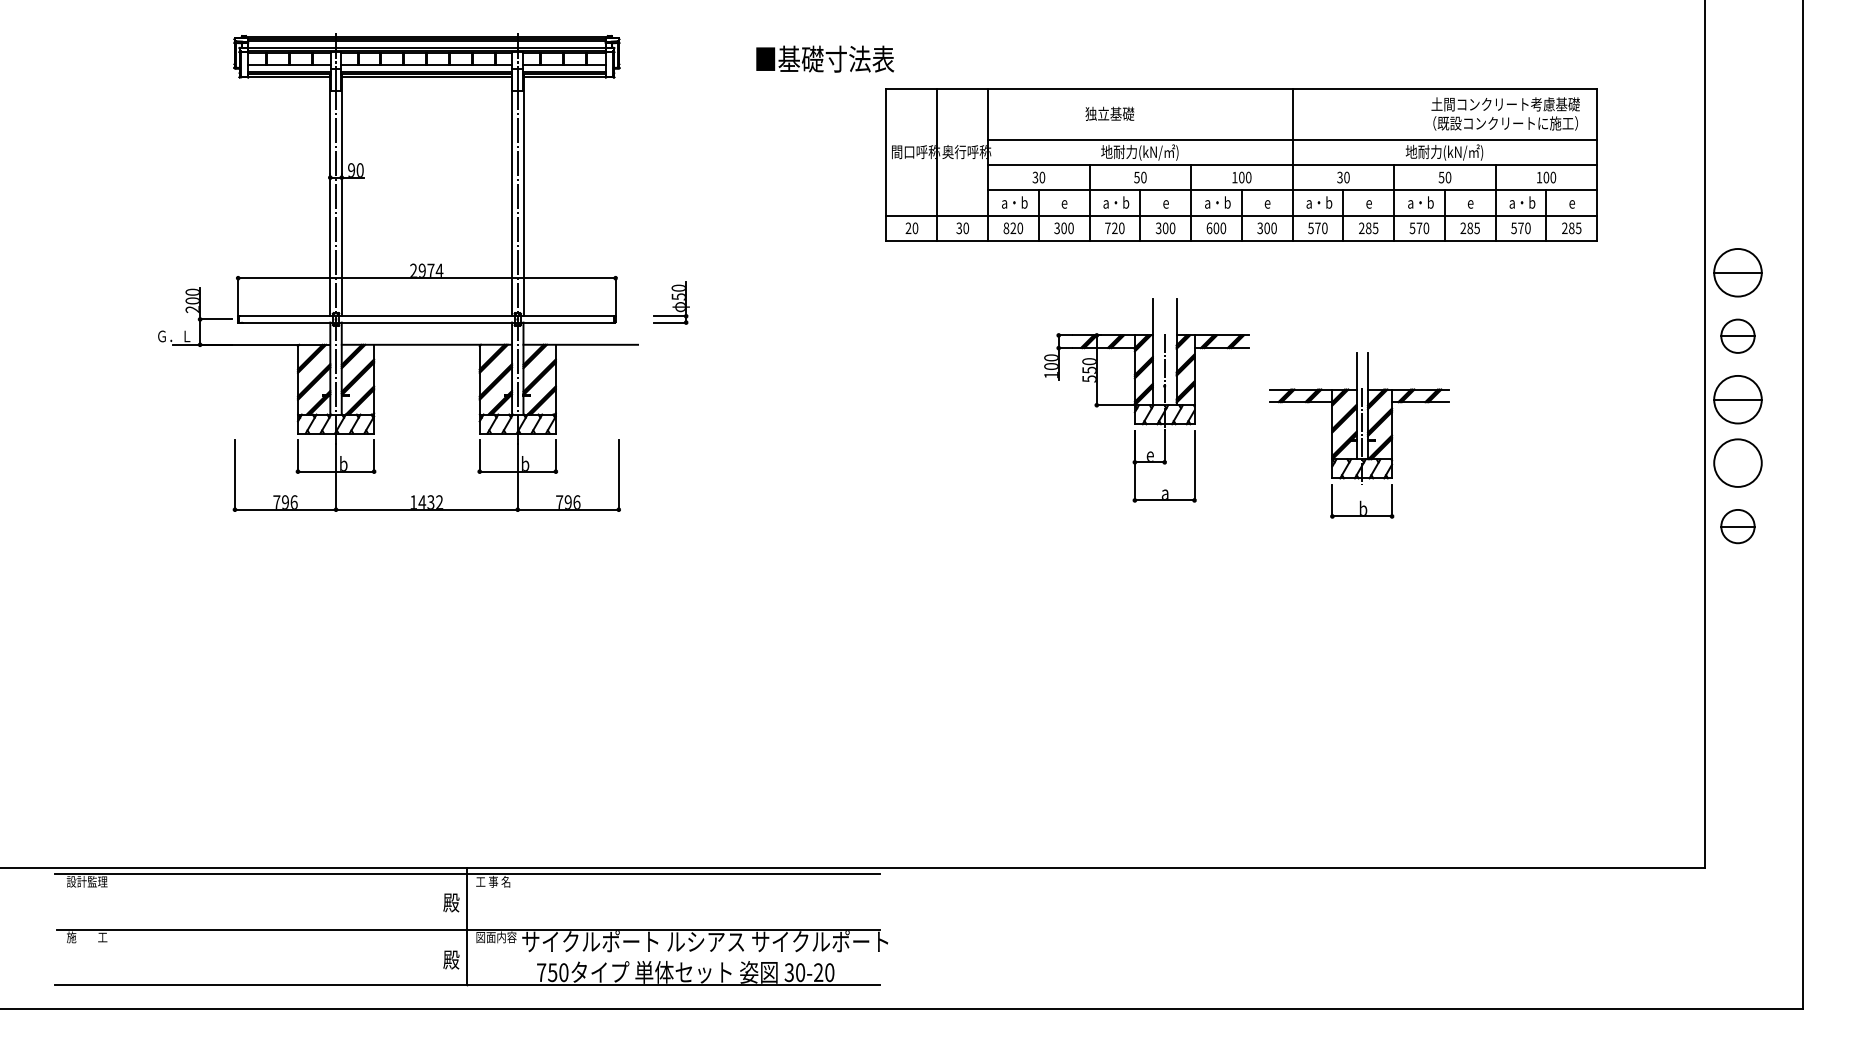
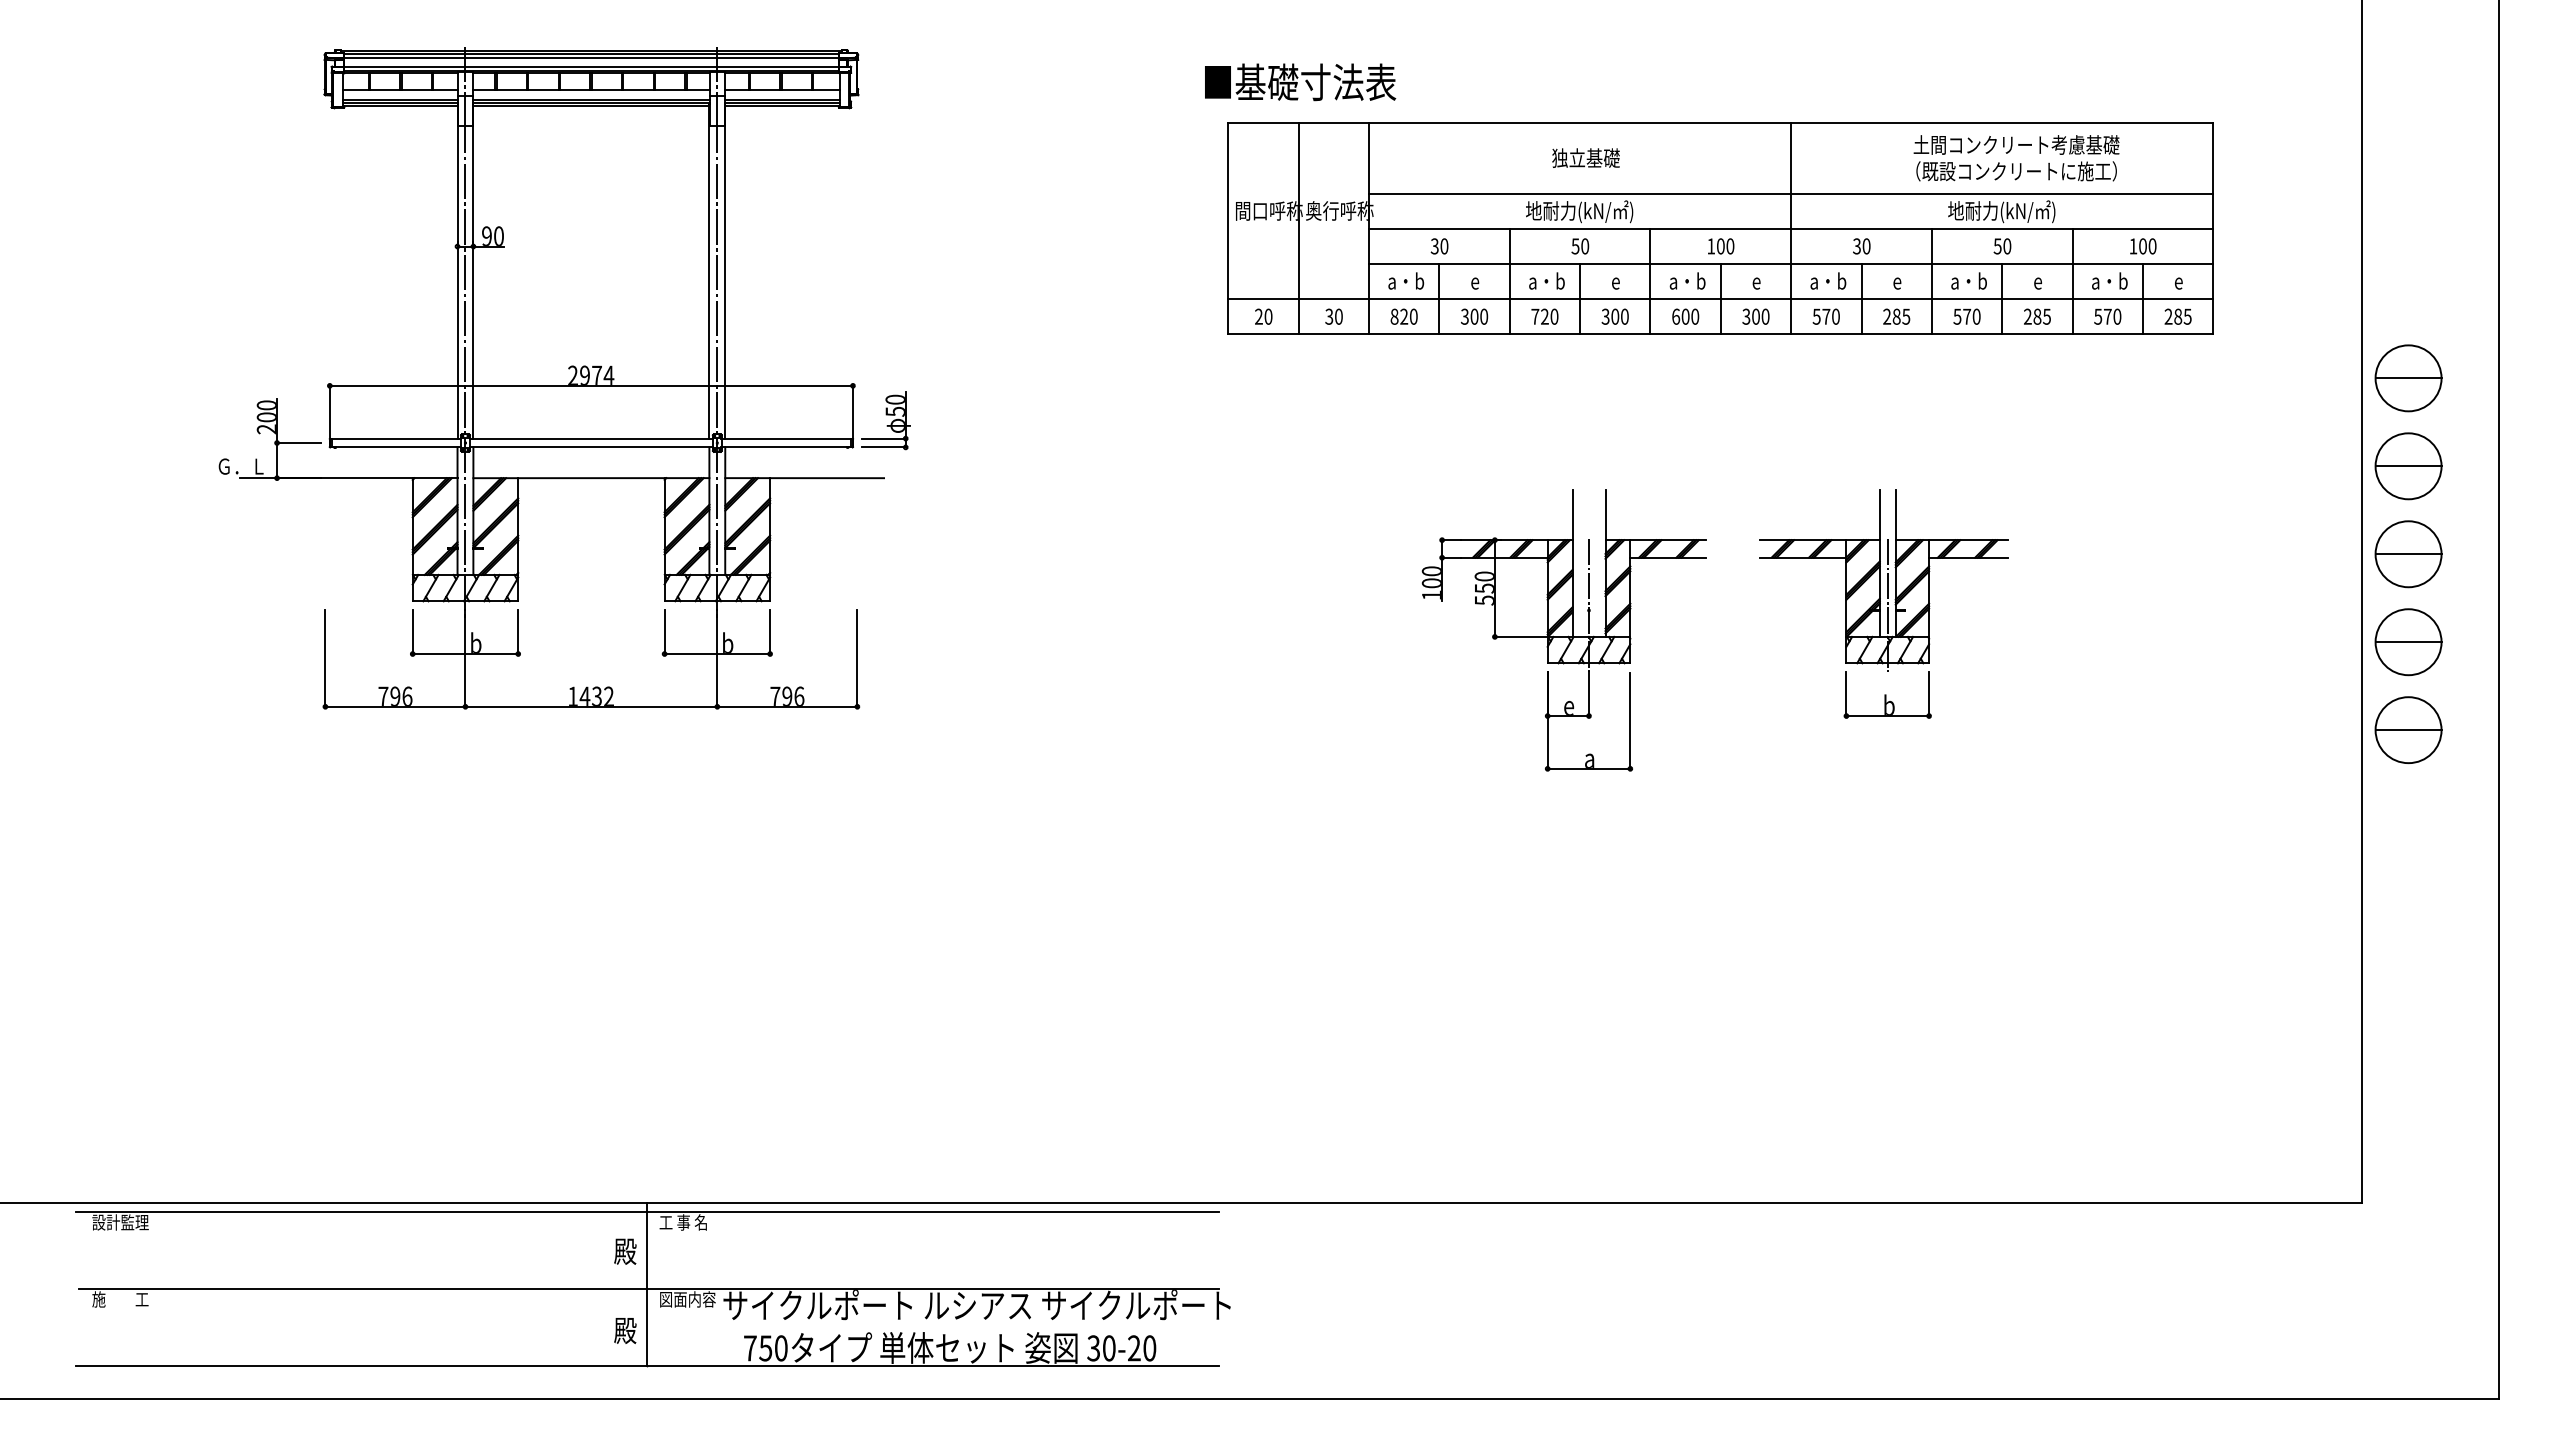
text: (825, 59) -> (1300, 82), moved
text: (1109, 113) -> (1585, 157), moved
text: (1505, 114) -> (2016, 158), moved
part: (671, 303) -> (885, 420), moved
part: (1737, 336) -> (2408, 466), size x1.43
part: (1146, 400) -> (1563, 630), moved
line: (1737, 463) -> (2408, 642), added
part: (1737, 526) -> (2408, 729), size x1.43

